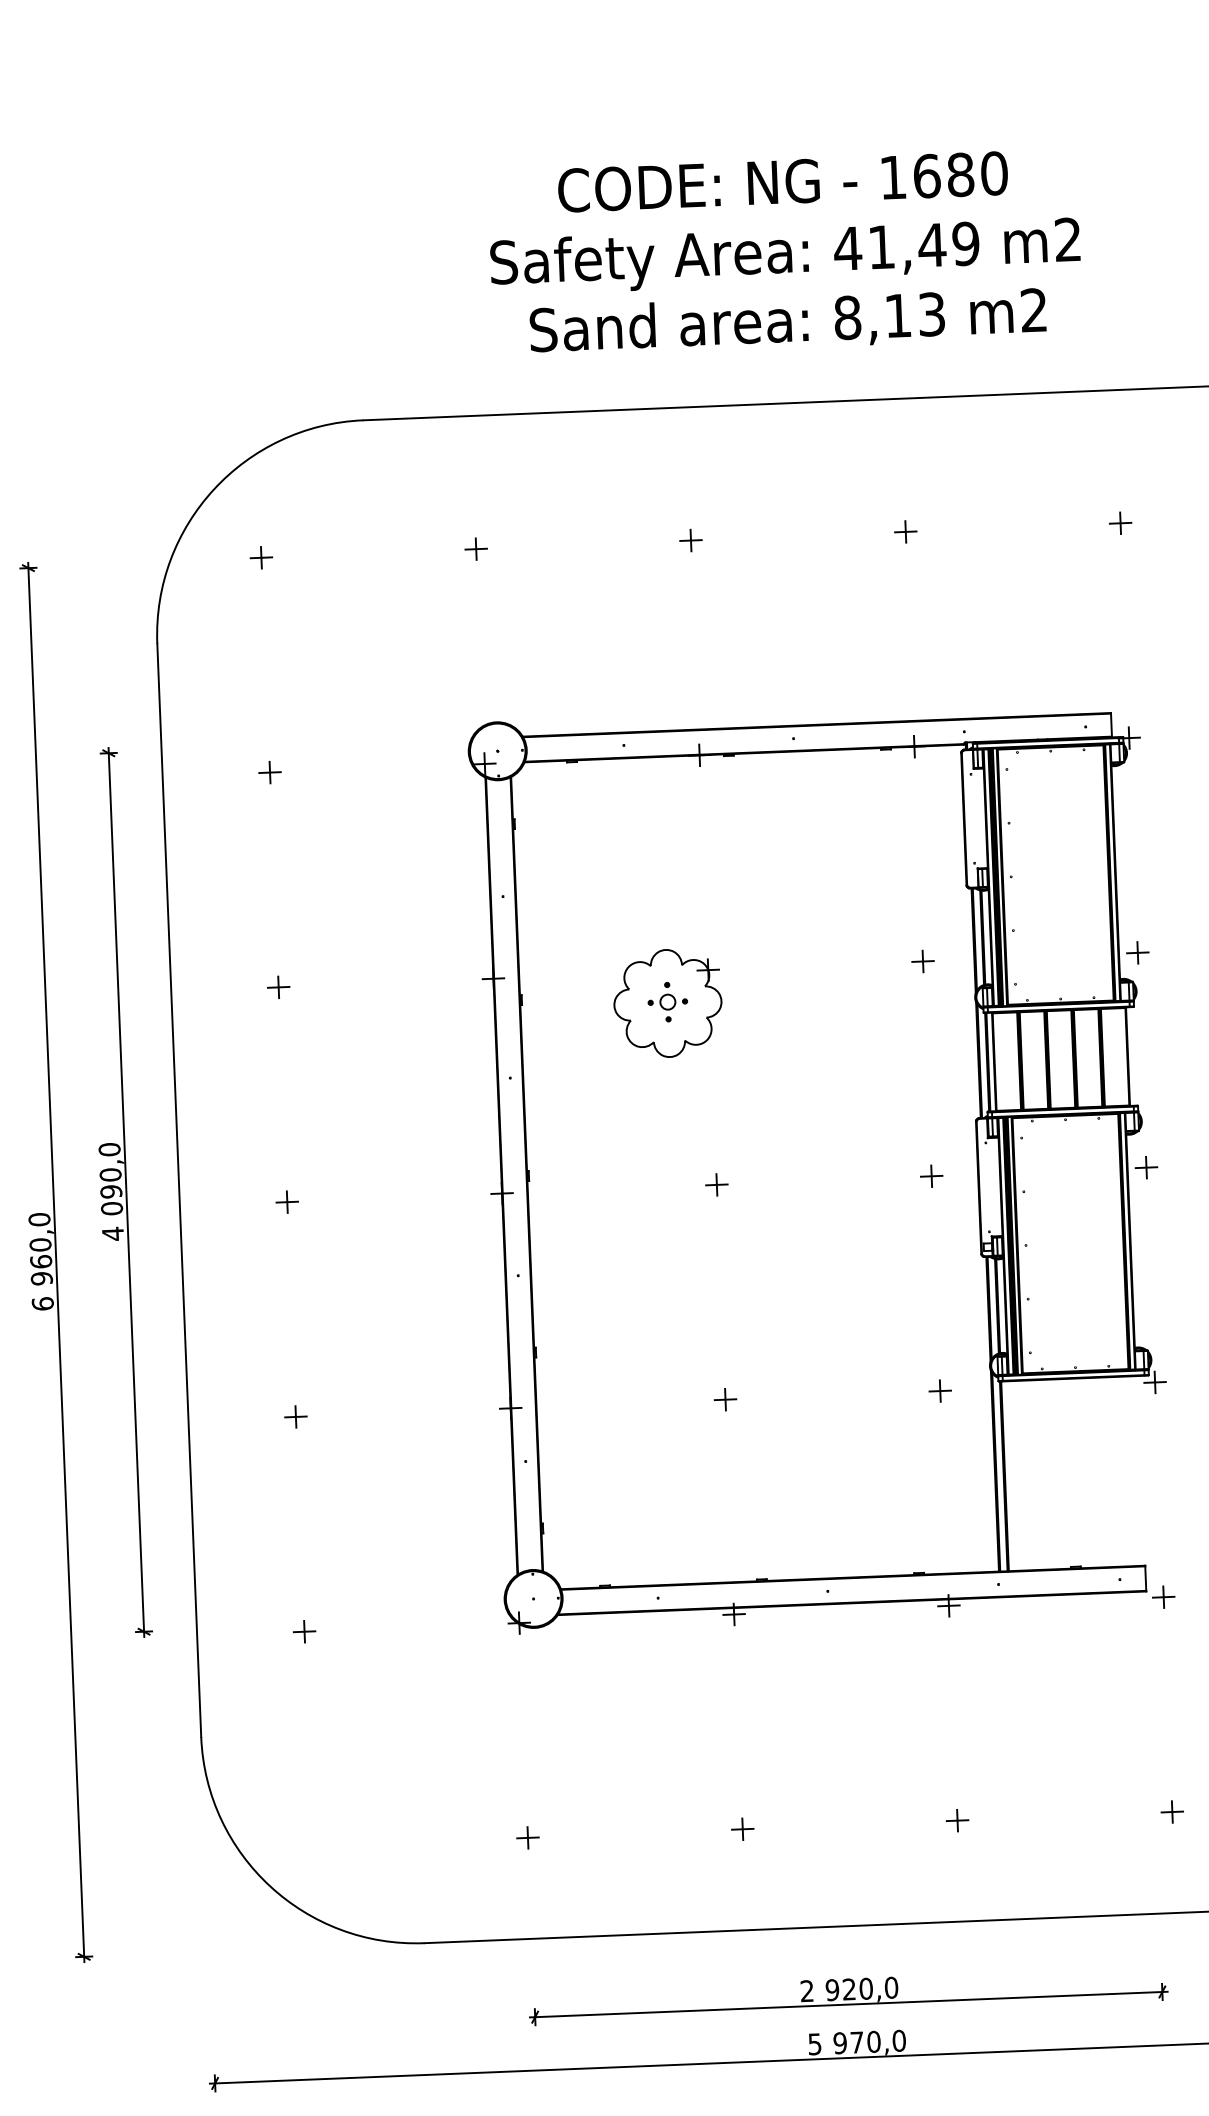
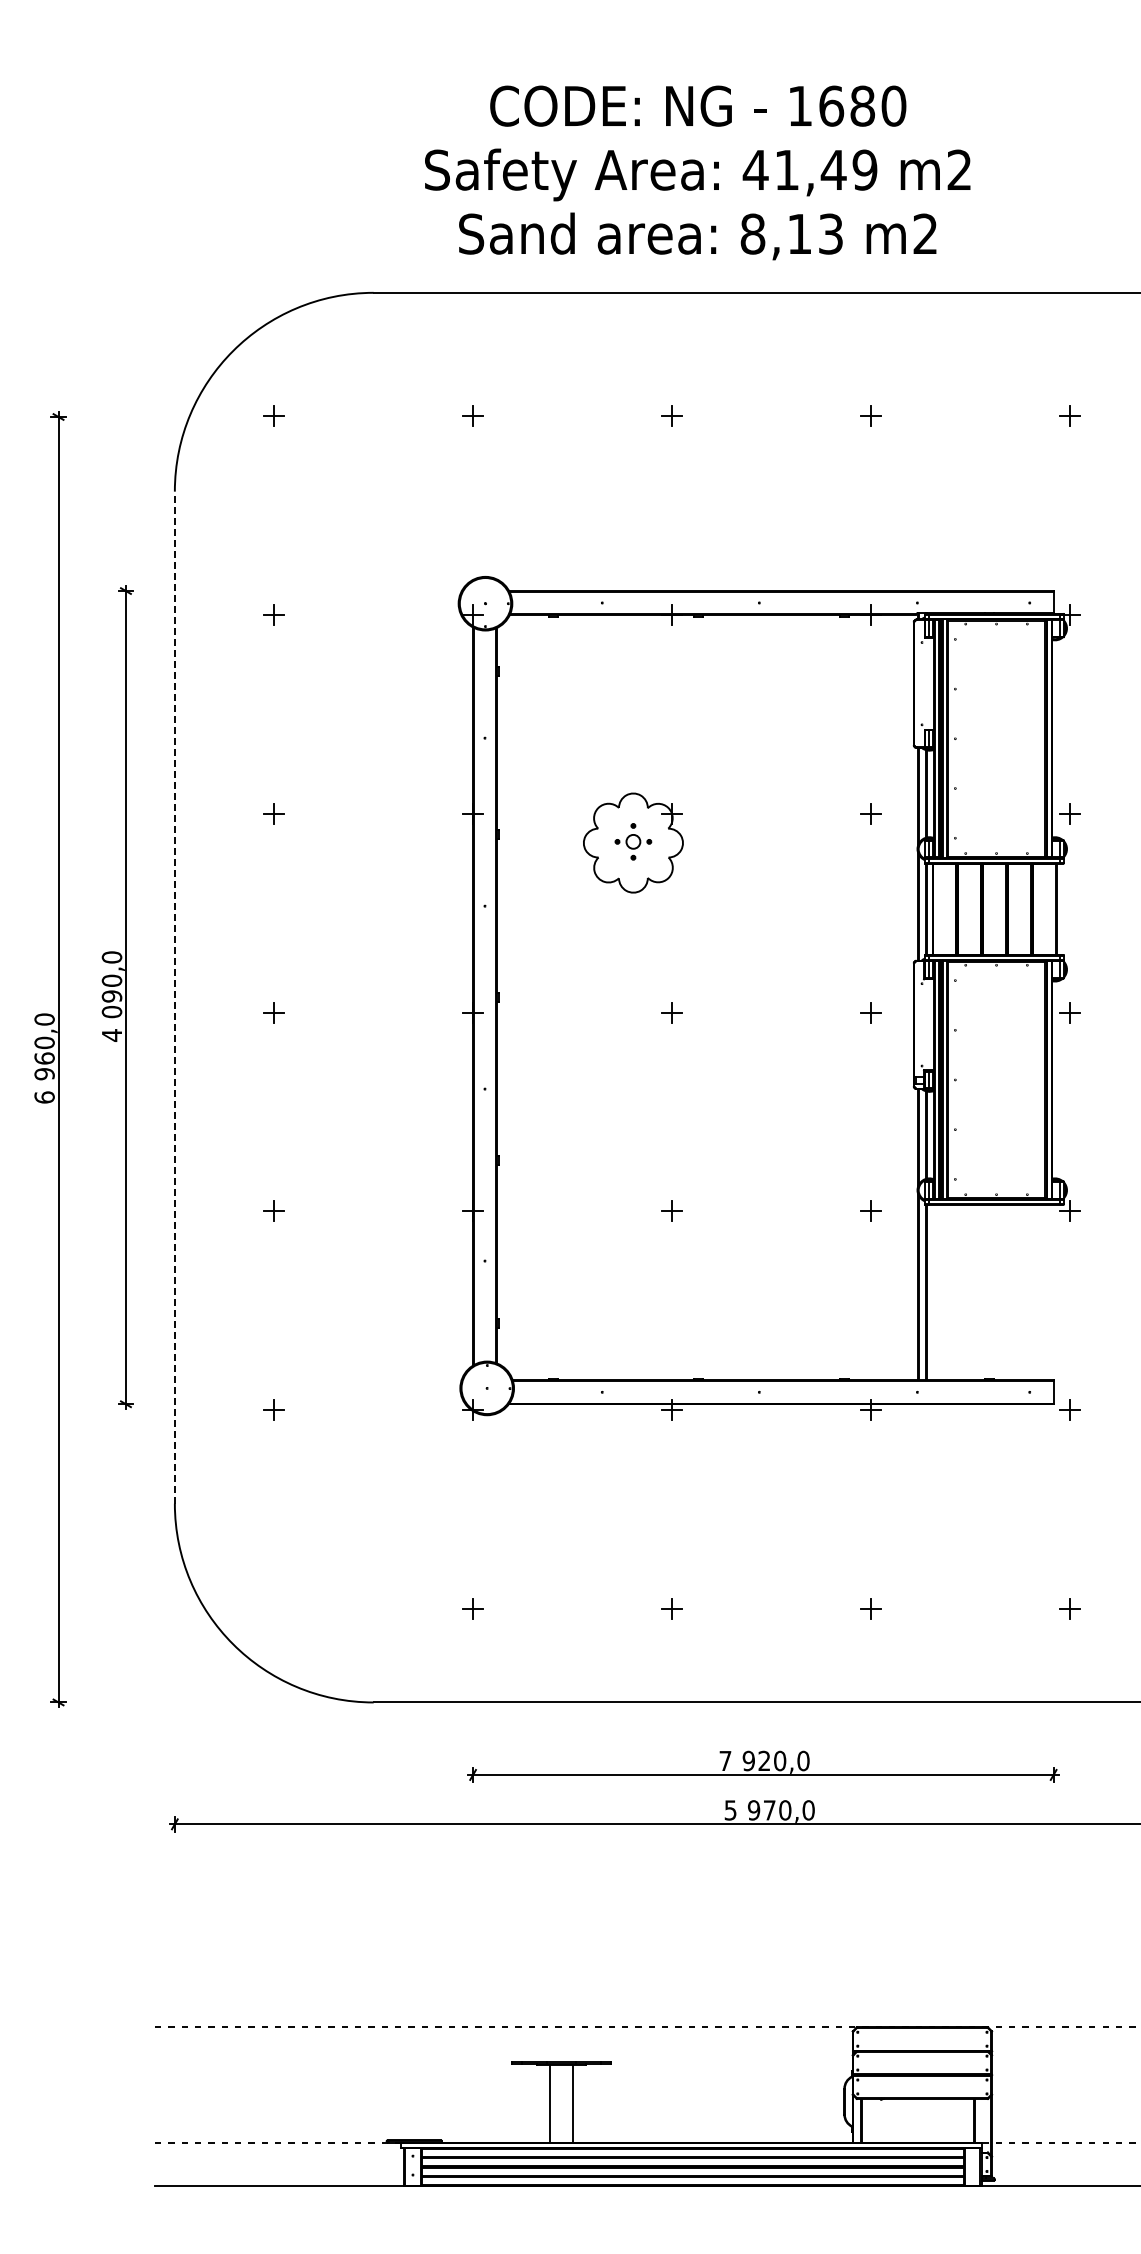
text: (785, 253) -> (697, 172), moved
line: (178, 1190) -> (174, 997), solid -> dashed
text: (807, 1990) -> (725, 1760), 2 -> 7

